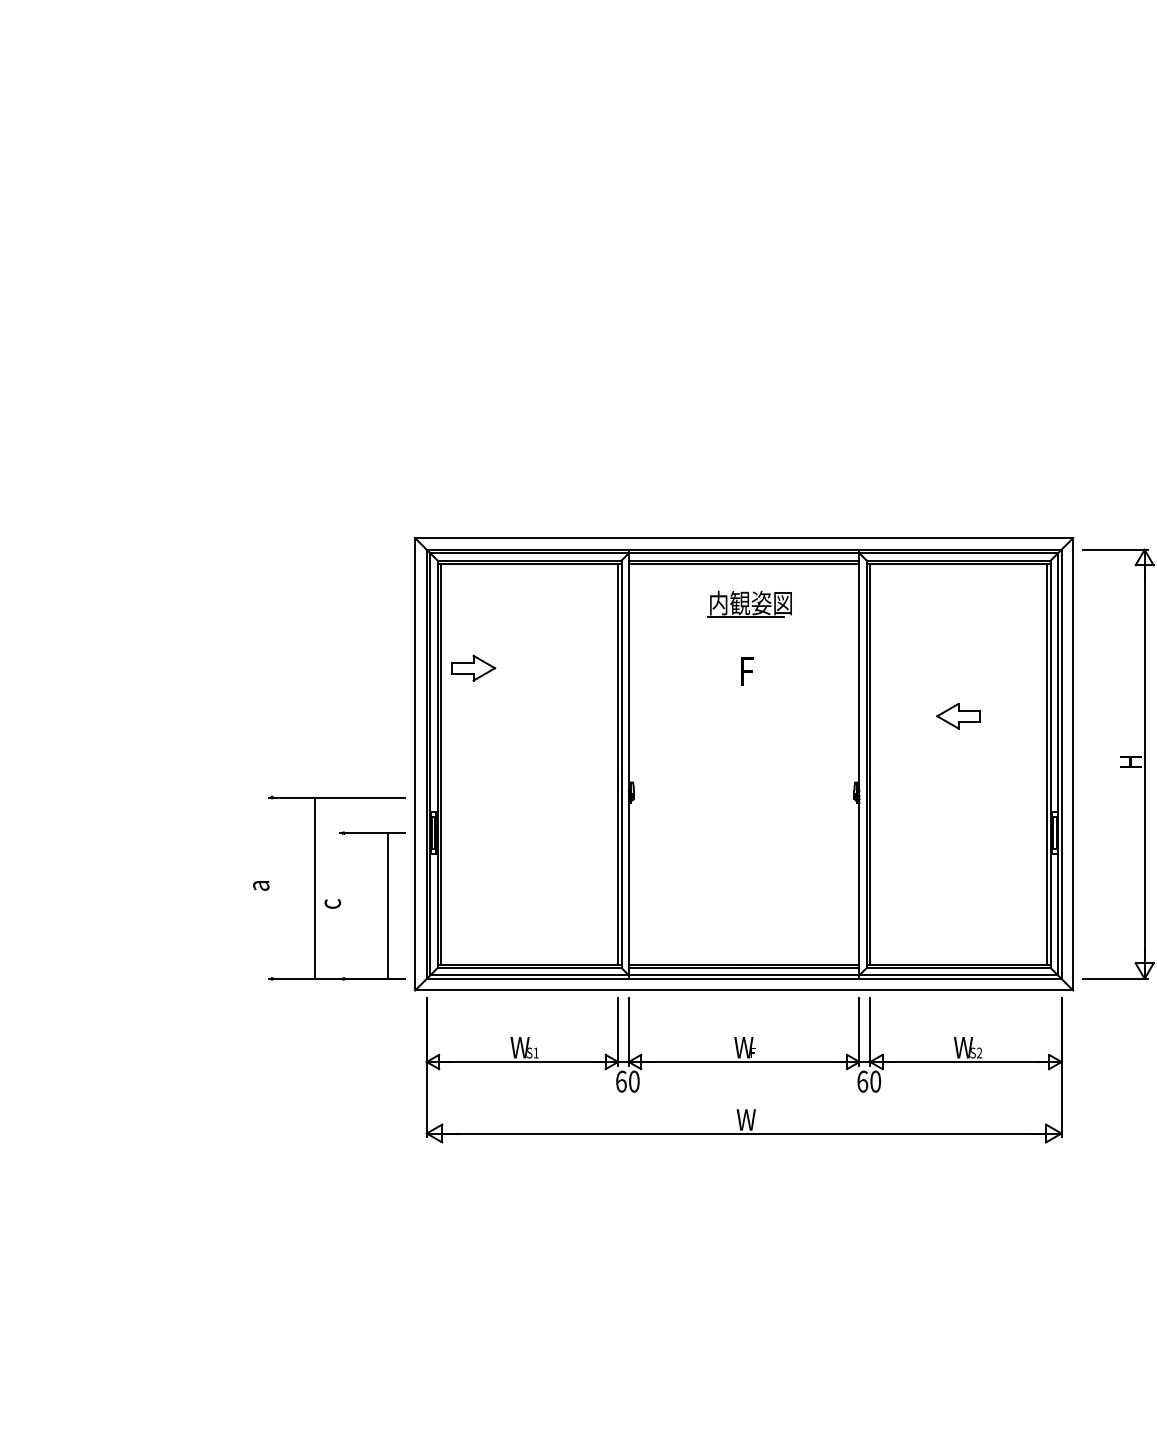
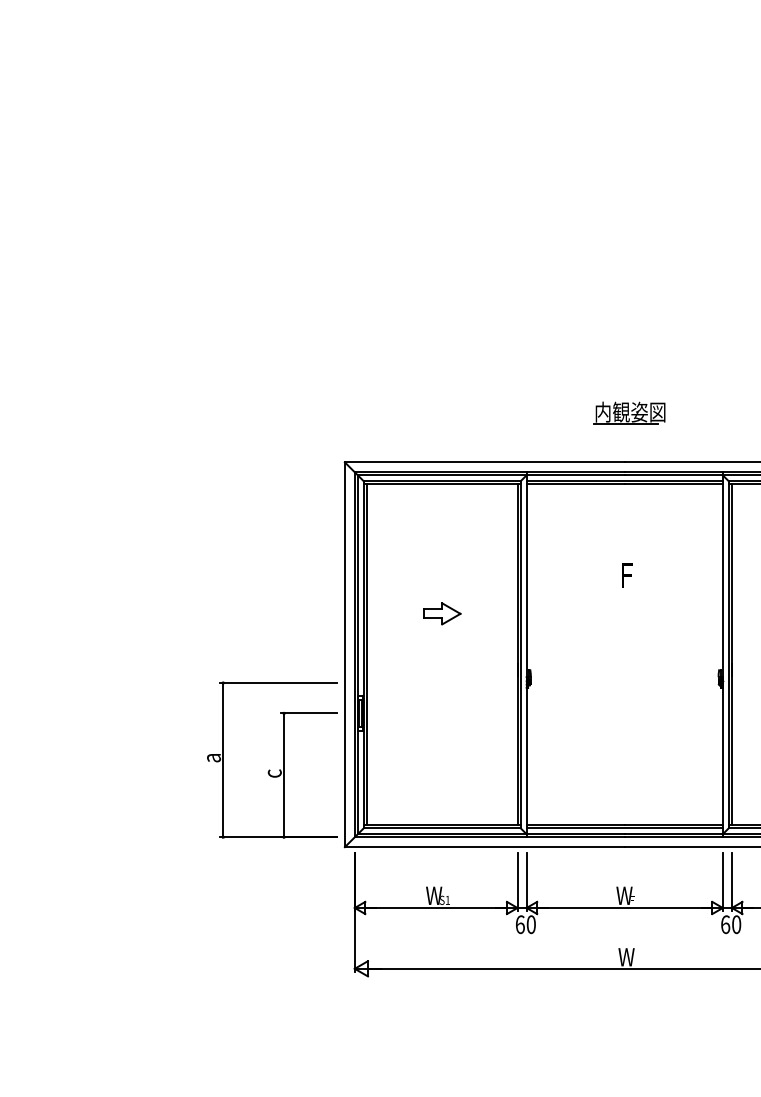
part: (749, 603) -> (629, 412), moved
part: (473, 667) -> (442, 613), moved
line: (315, 887) -> (223, 759), moved
line: (387, 905) -> (283, 774), moved

